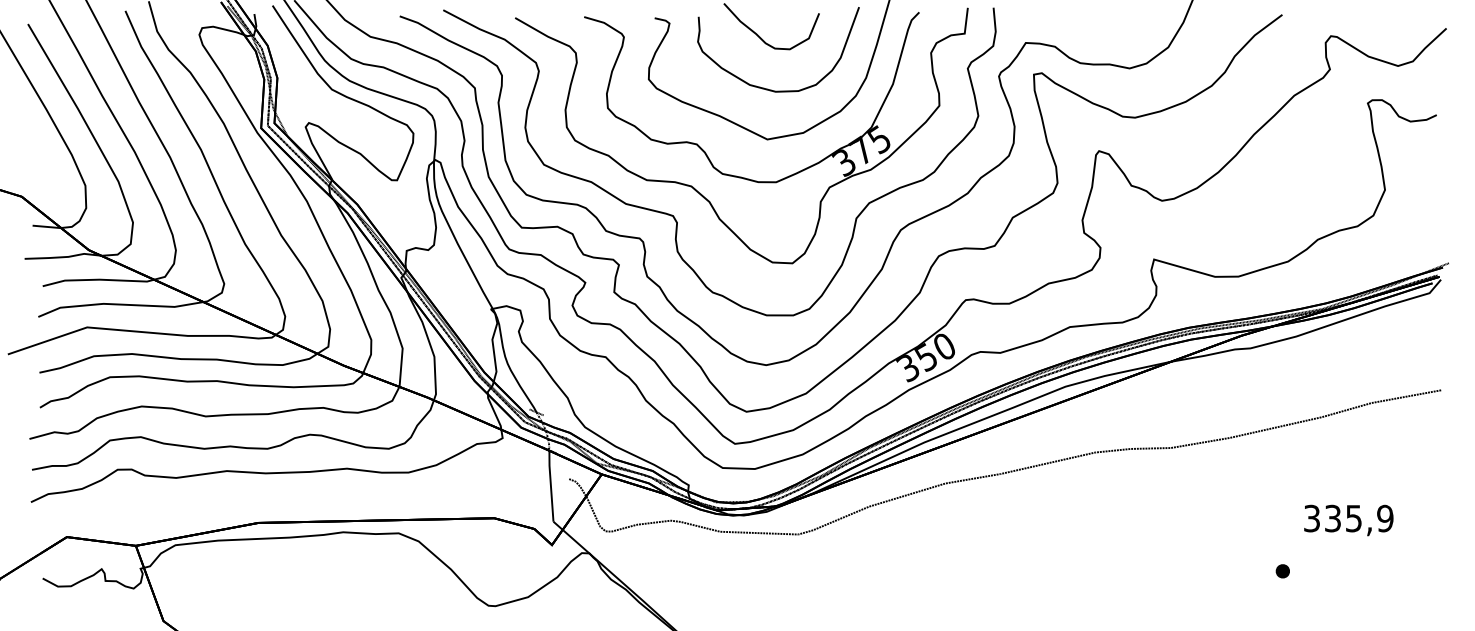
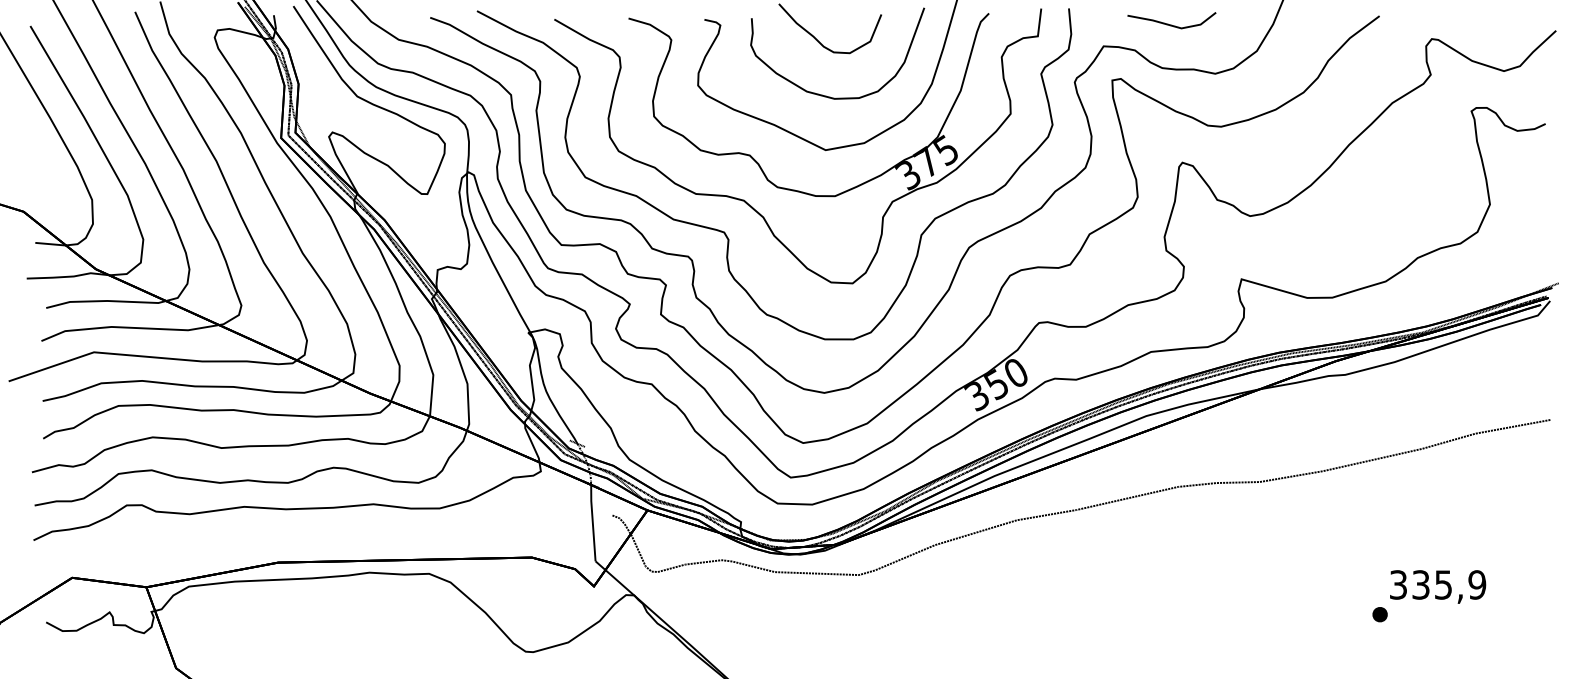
line: (1088, 22) -> (1171, 24), added
text: (1349, 520) -> (1438, 586), moved

